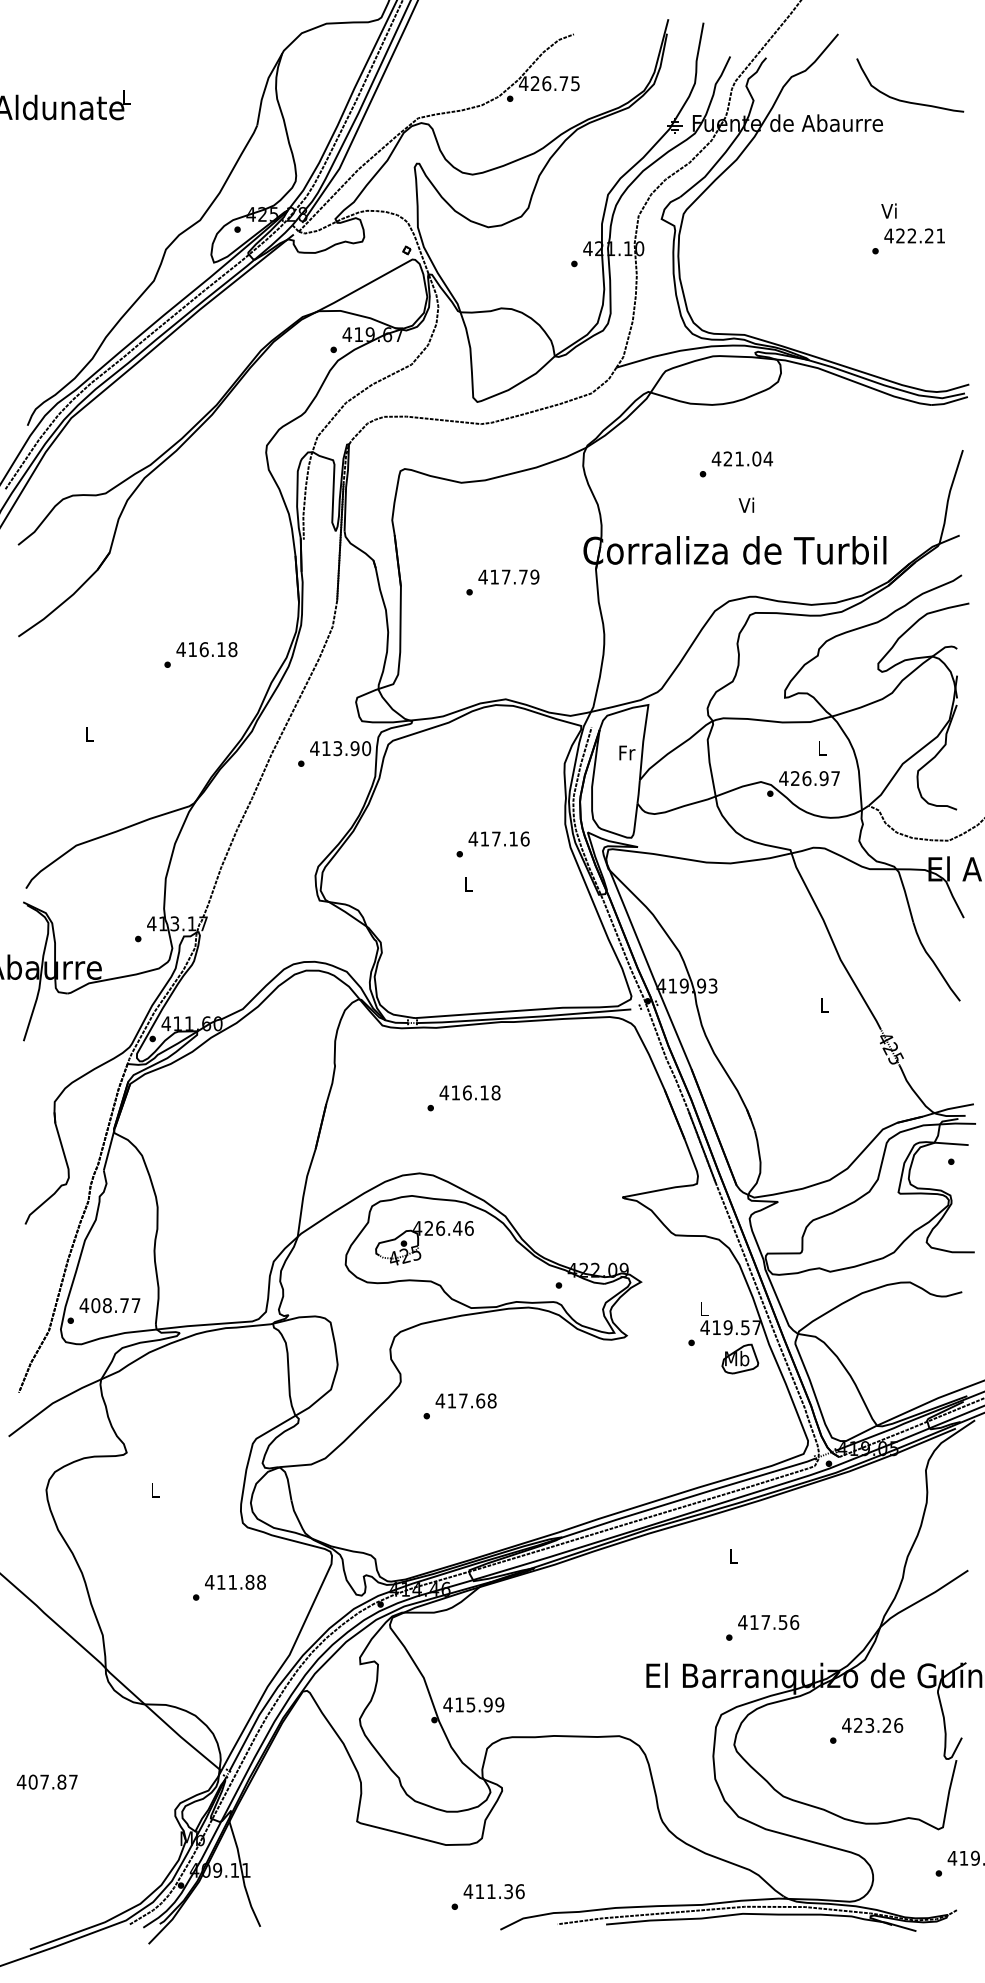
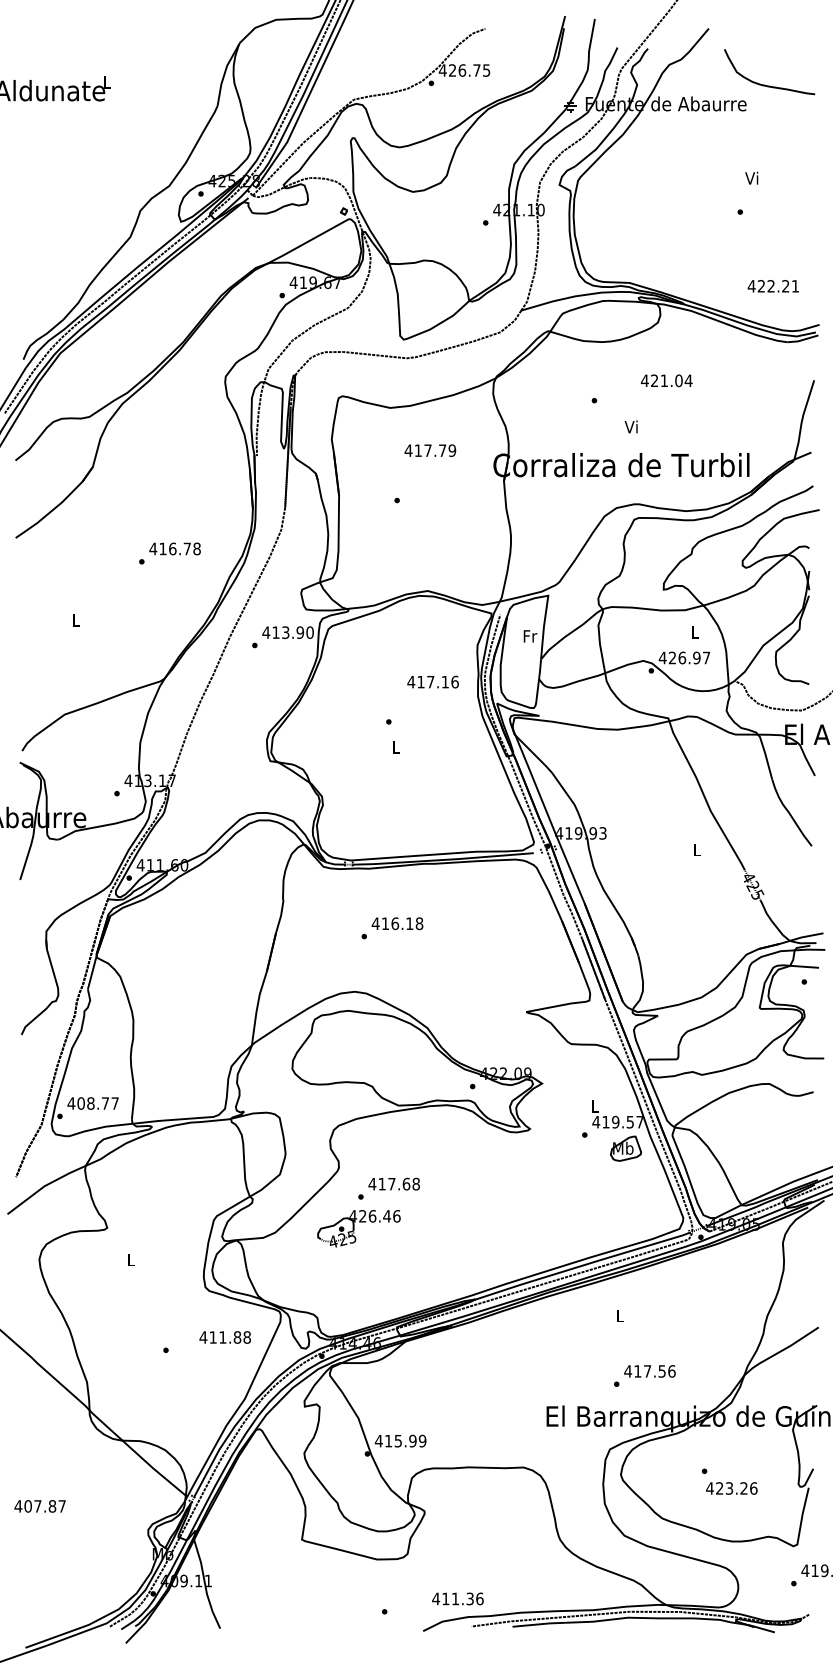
text: (913, 236) -> (772, 286), moved
text: (742, 458) -> (666, 380), moved
text: (509, 576) -> (430, 450), moved
text: (220, 649) -> (186, 548), 416.18 -> 416.78
text: (498, 838) -> (432, 681), moved
part: (423, 1242) -> (358, 1228), moved
text: (234, 1582) -> (224, 1337), moved
text: (872, 1725) -> (731, 1488), moved
text: (493, 1891) -> (457, 1598), moved

